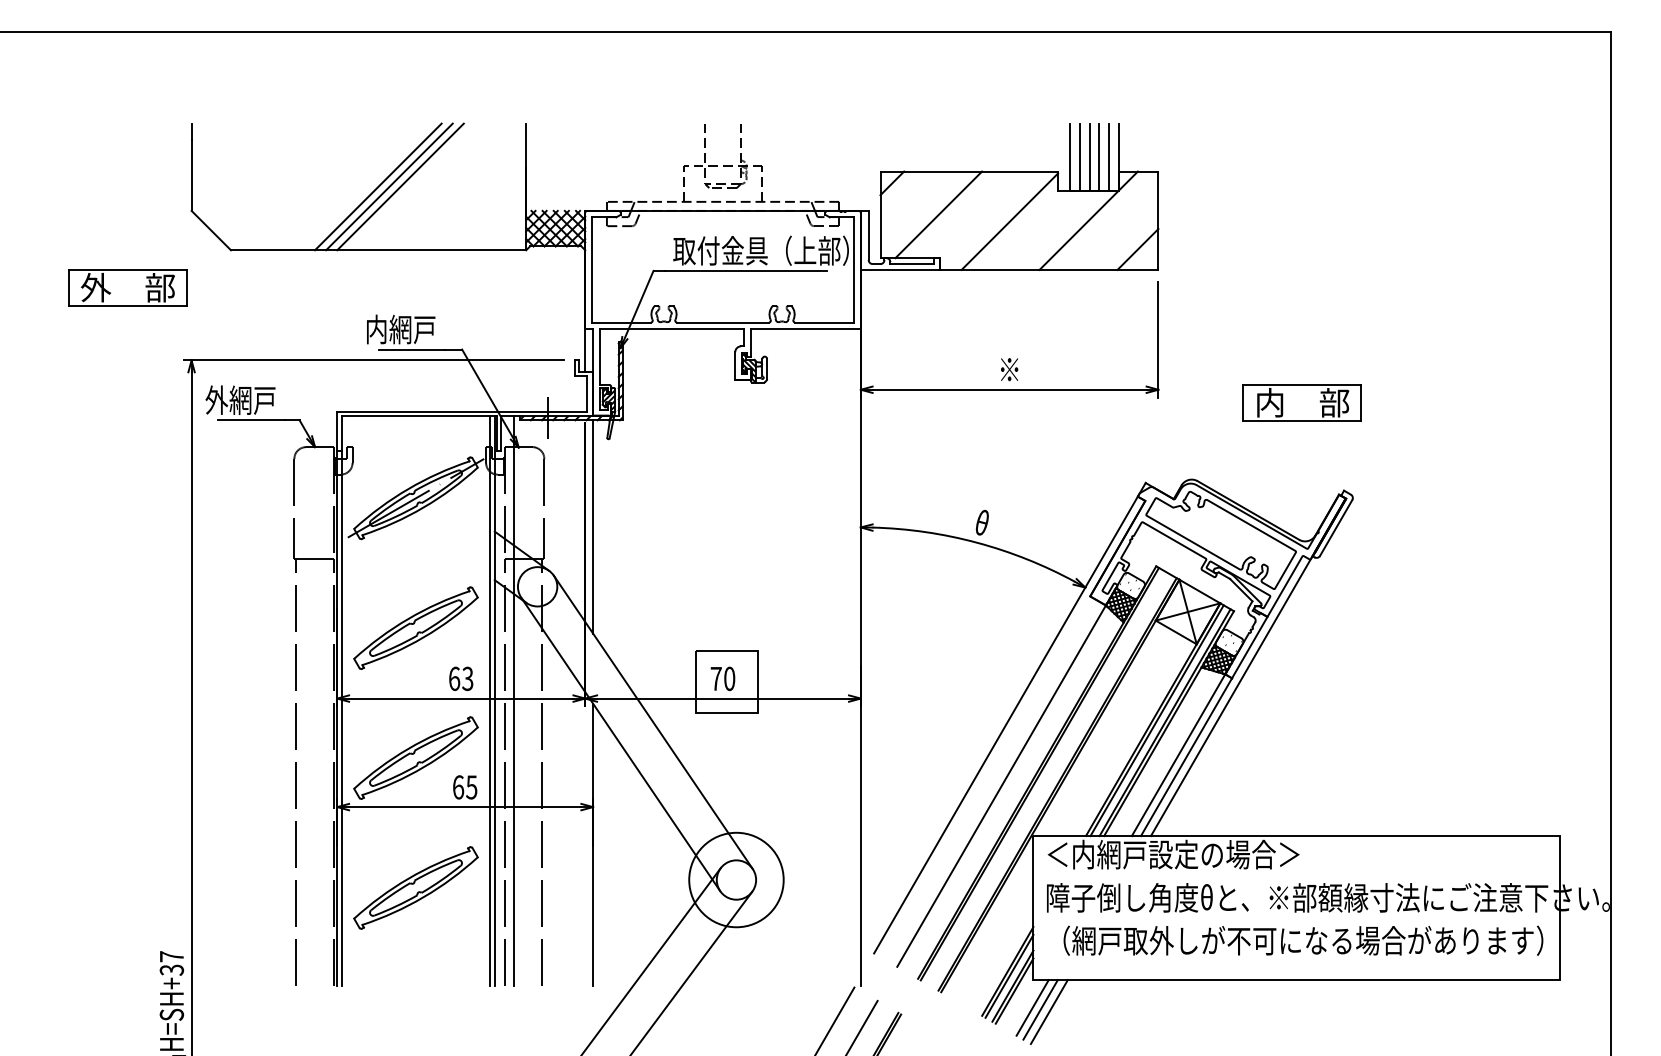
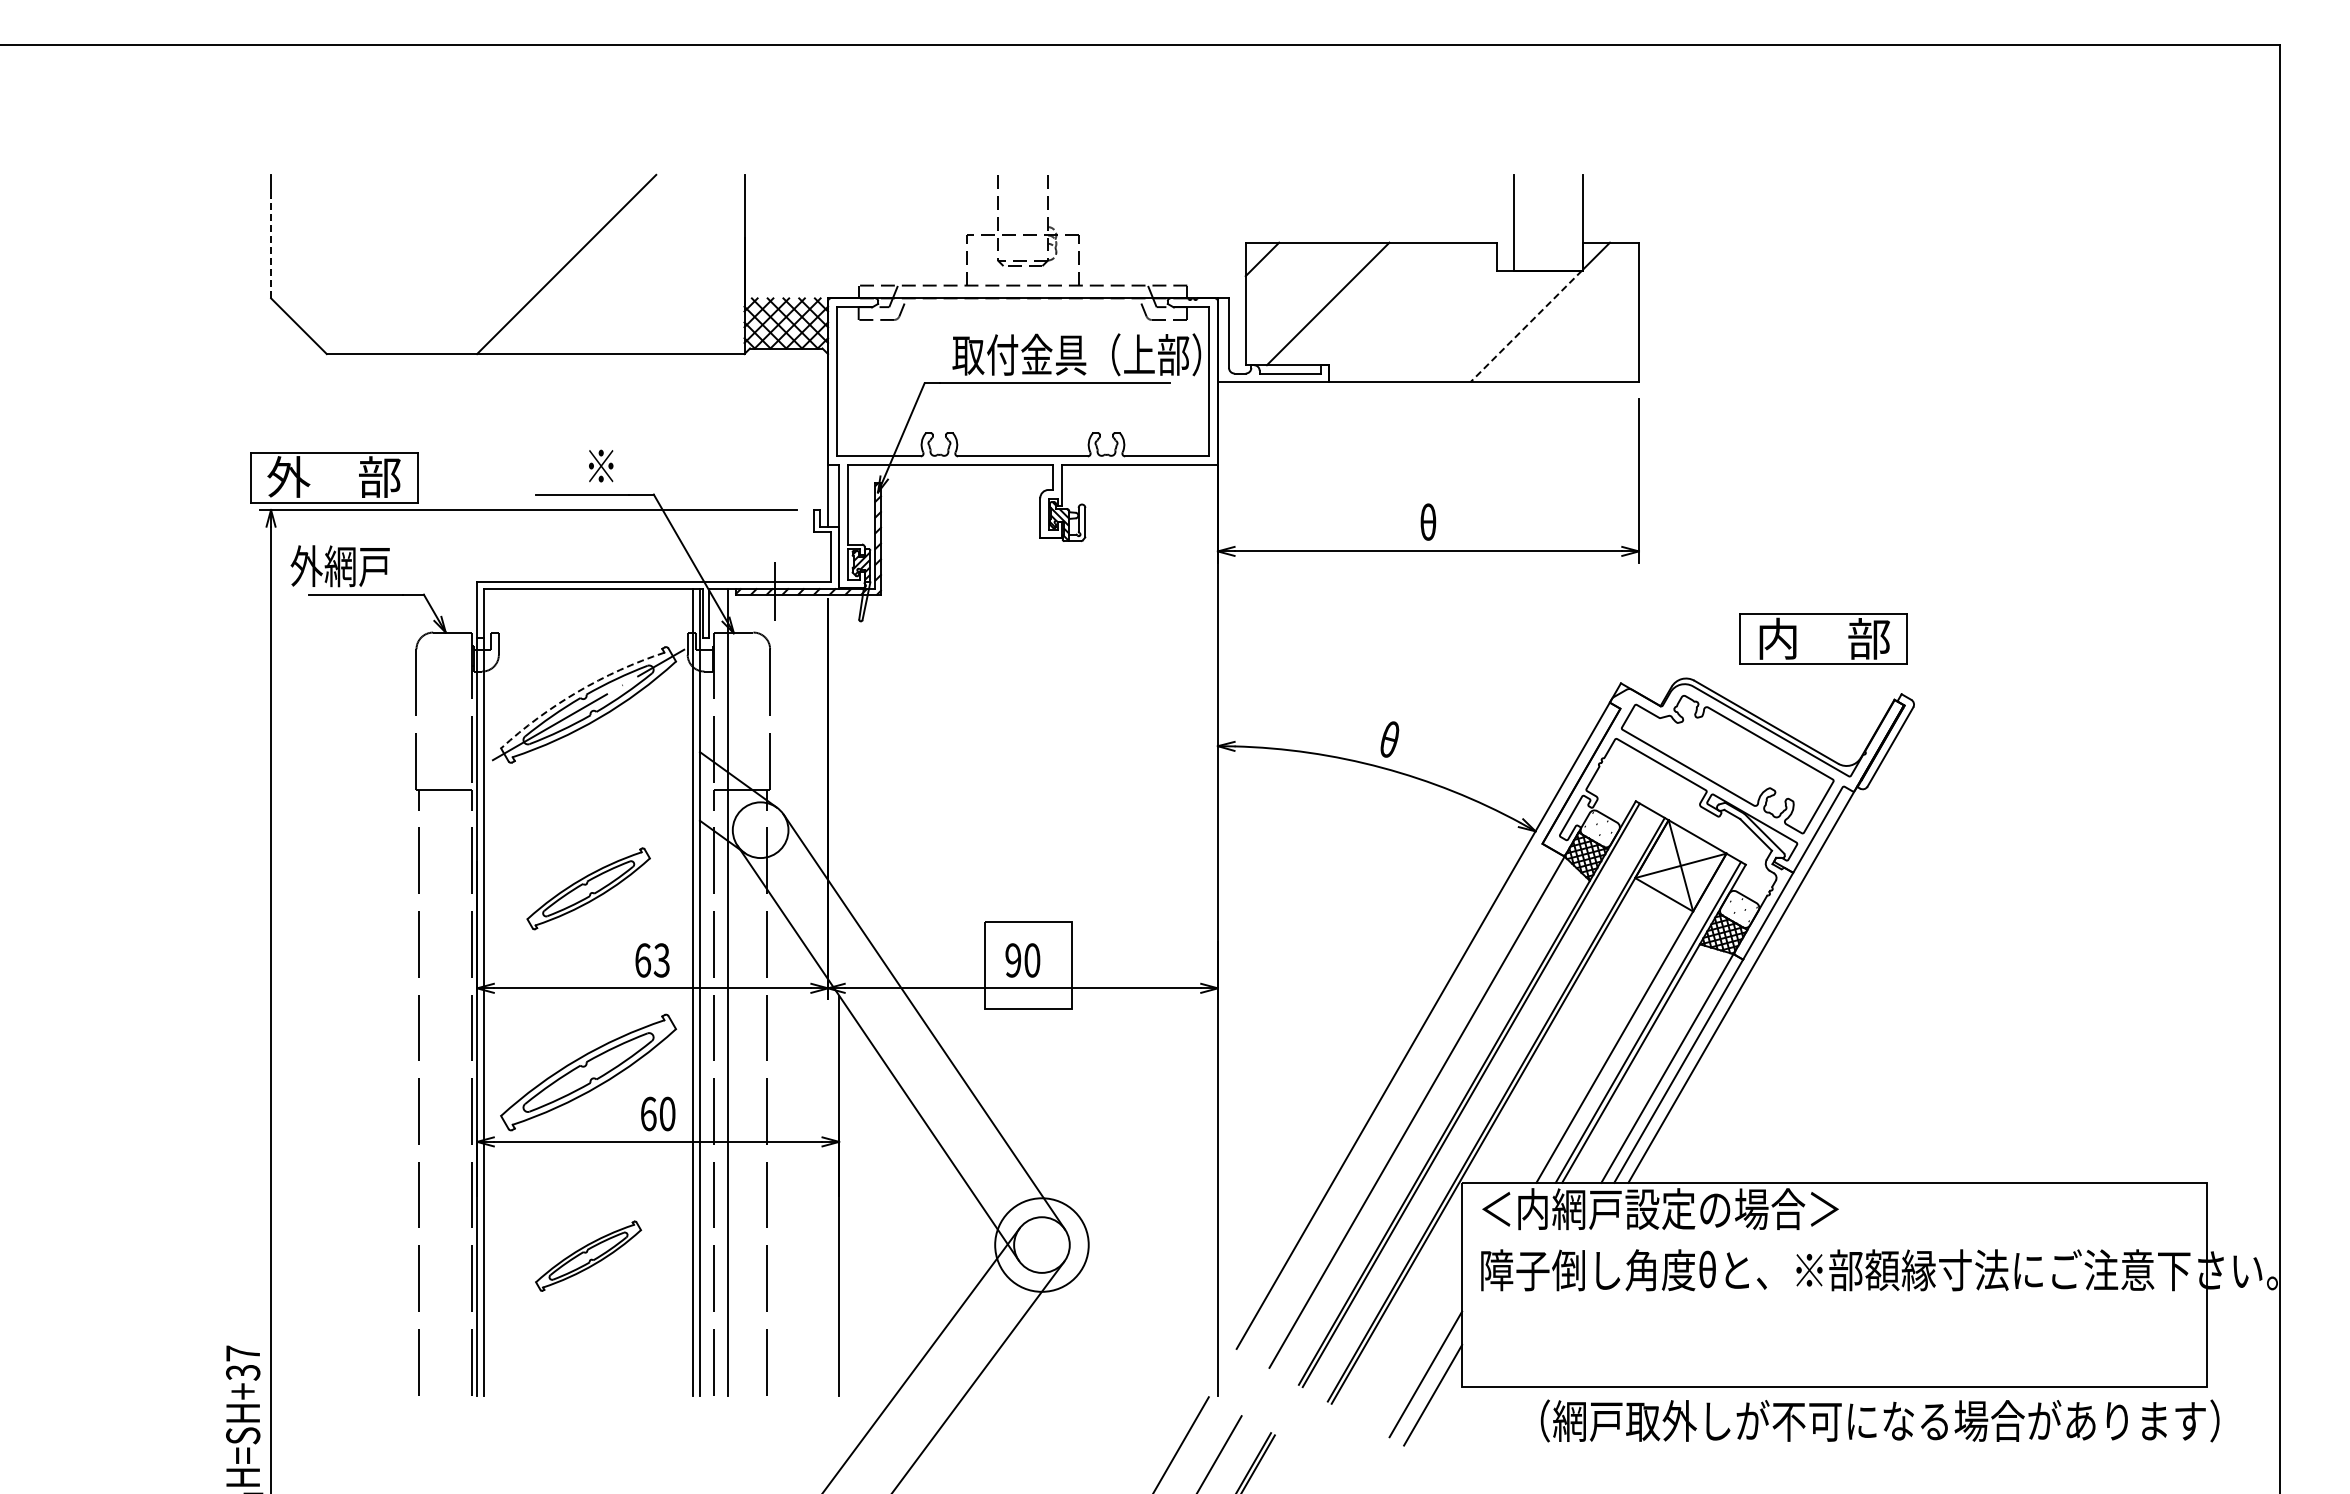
line: (1079, 157) -> (1527, 222), removed
line: (1089, 157) -> (1541, 222), removed
line: (1099, 157) -> (1555, 222), removed
line: (1109, 157) -> (1569, 222), removed
line: (191, 174) -> (271, 247), solid -> dashed
line: (377, 186) -> (534, 264), removed
line: (389, 186) -> (550, 264), removed
line: (1009, 221) -> (1428, 313), removed
line: (1078, 230) -> (1526, 326), solid -> dashed
line: (1137, 249) -> (1609, 352), removed
part: (128, 288) -> (334, 477), moved
text: (401, 329) -> (567, 466), 内網戸 -> ※
text: (1009, 368) -> (1428, 521), ※ -> θ
part: (1302, 402) -> (1823, 638), moved
arc: (408, 488) -> (577, 691), solid -> dashed
line: (593, 526) -> (839, 745), removed
part: (415, 628) -> (588, 888), size x0.7
text: (716, 678) -> (1013, 960), 70 -> 90
line: (1156, 720) -> (1636, 1019), removed
text: (471, 787) -> (667, 1113), 65 -> 60
circle: (736, 879) -> (1041, 1244), size x0.7
part: (415, 887) -> (588, 1255), size x0.6
text: (1302, 940) -> (1879, 1420), moved
line: (1009, 976) -> (1428, 1381), removed
line: (1014, 991) -> (1435, 1402), removed
line: (1032, 1007) -> (1460, 1425), removed
line: (1040, 1009) -> (1471, 1428), removed
line: (1049, 1011) -> (1484, 1431), removed

